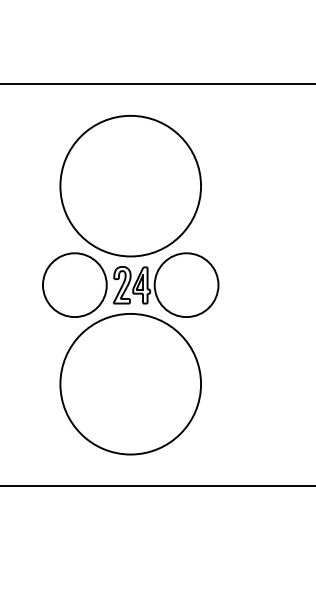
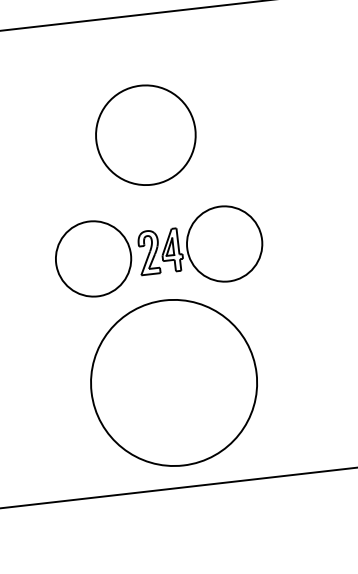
circle: (130, 185) -> (145, 134), size x0.6
circle: (130, 384) -> (173, 383), moved

